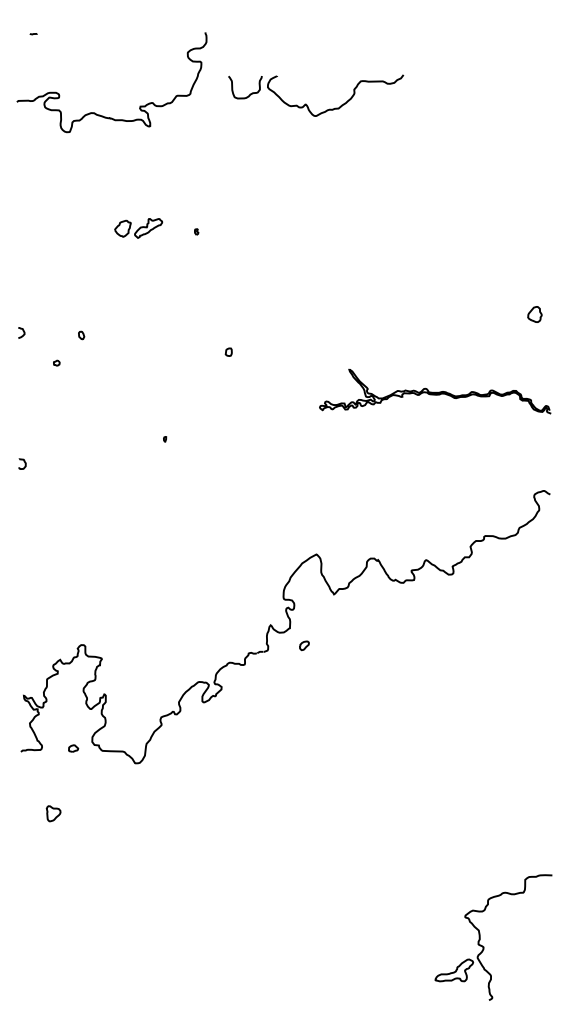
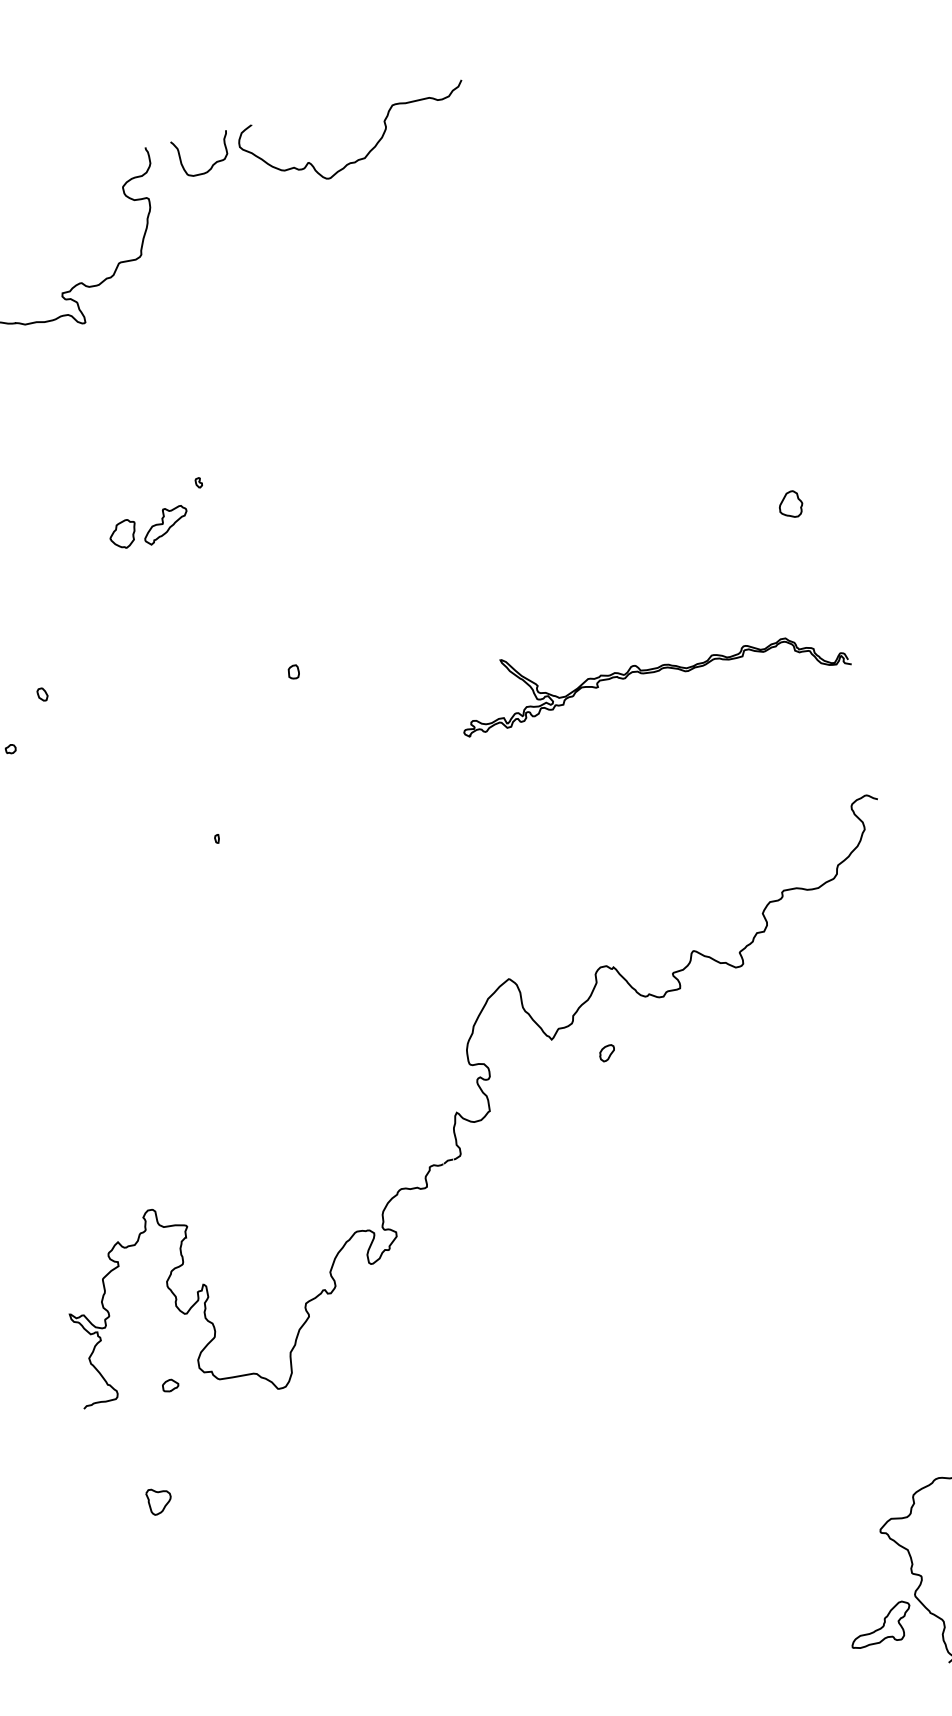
part: (307, 104) -> (311, 162), moved
part: (138, 228) -> (149, 528), moved
part: (304, 645) -> (607, 1052), moved

